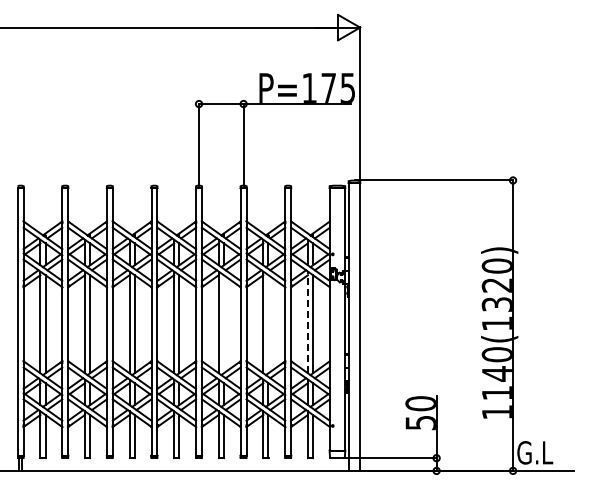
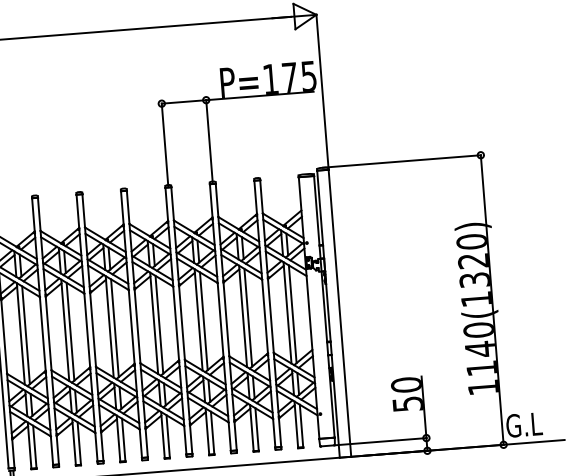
line: (307, 322) -> (287, 312), dashed -> solid
line: (223, 324) -> (203, 321), added
line: (268, 324) -> (248, 318), added

